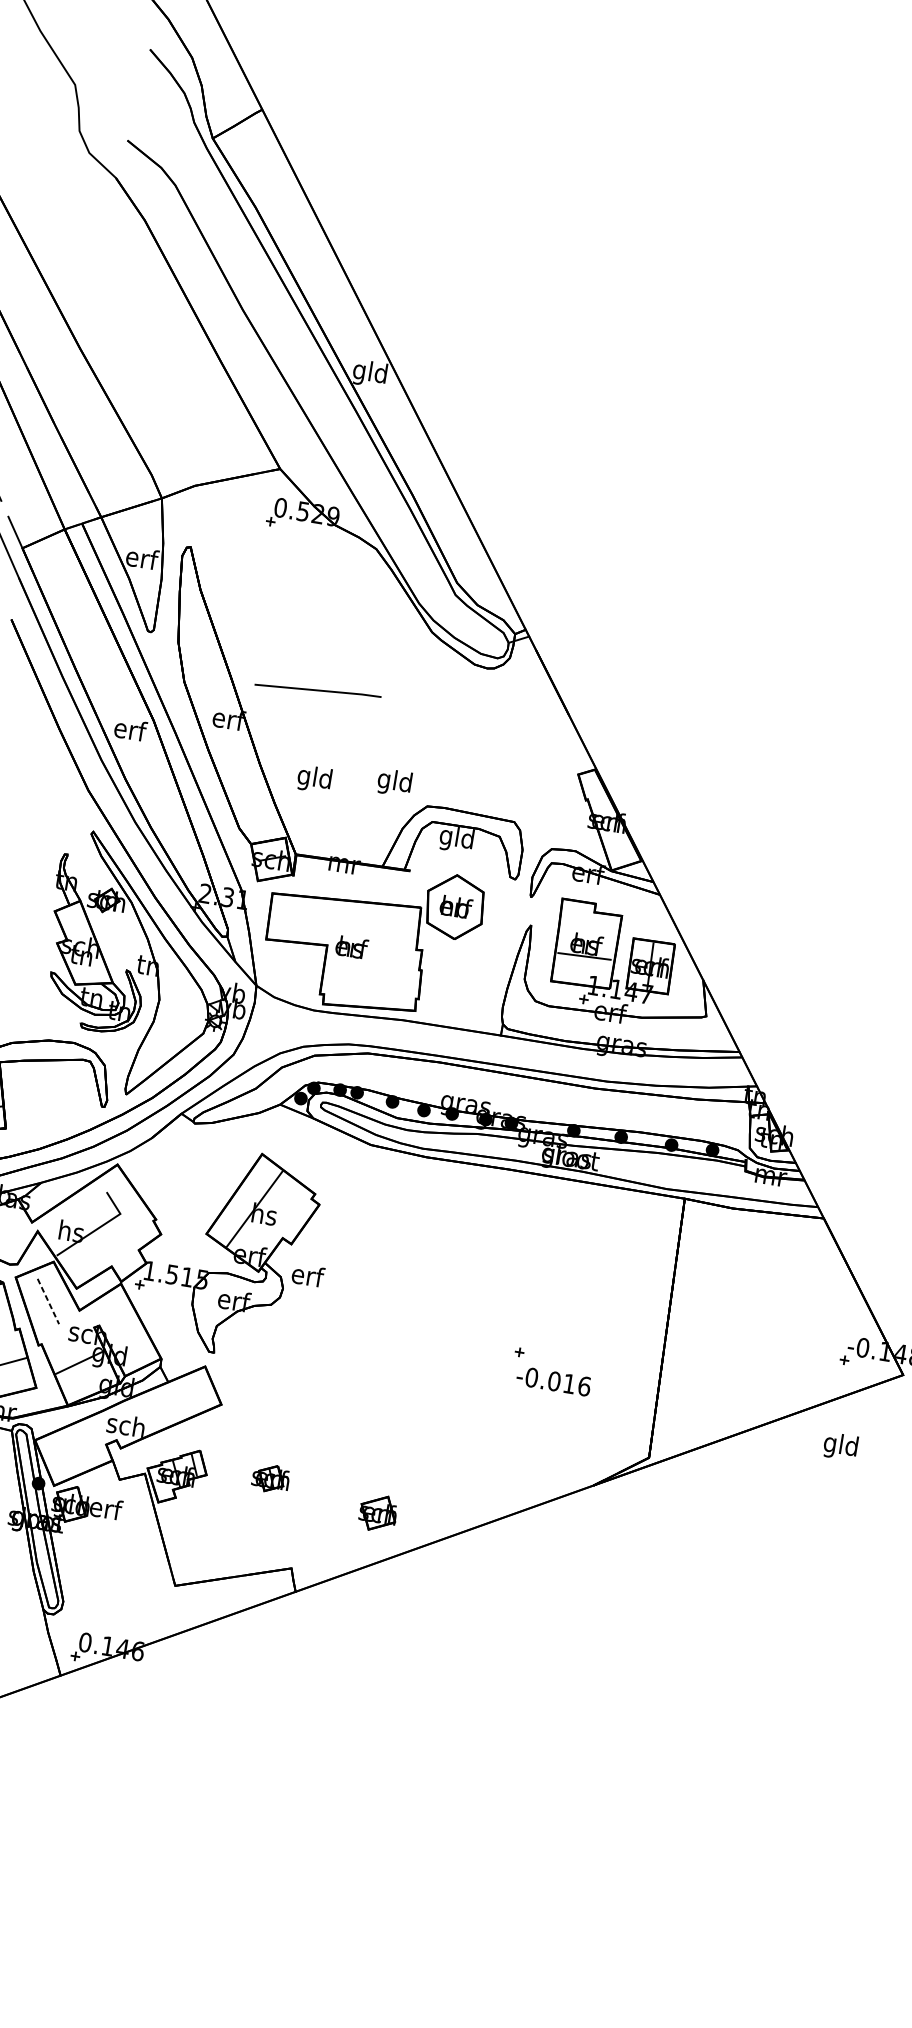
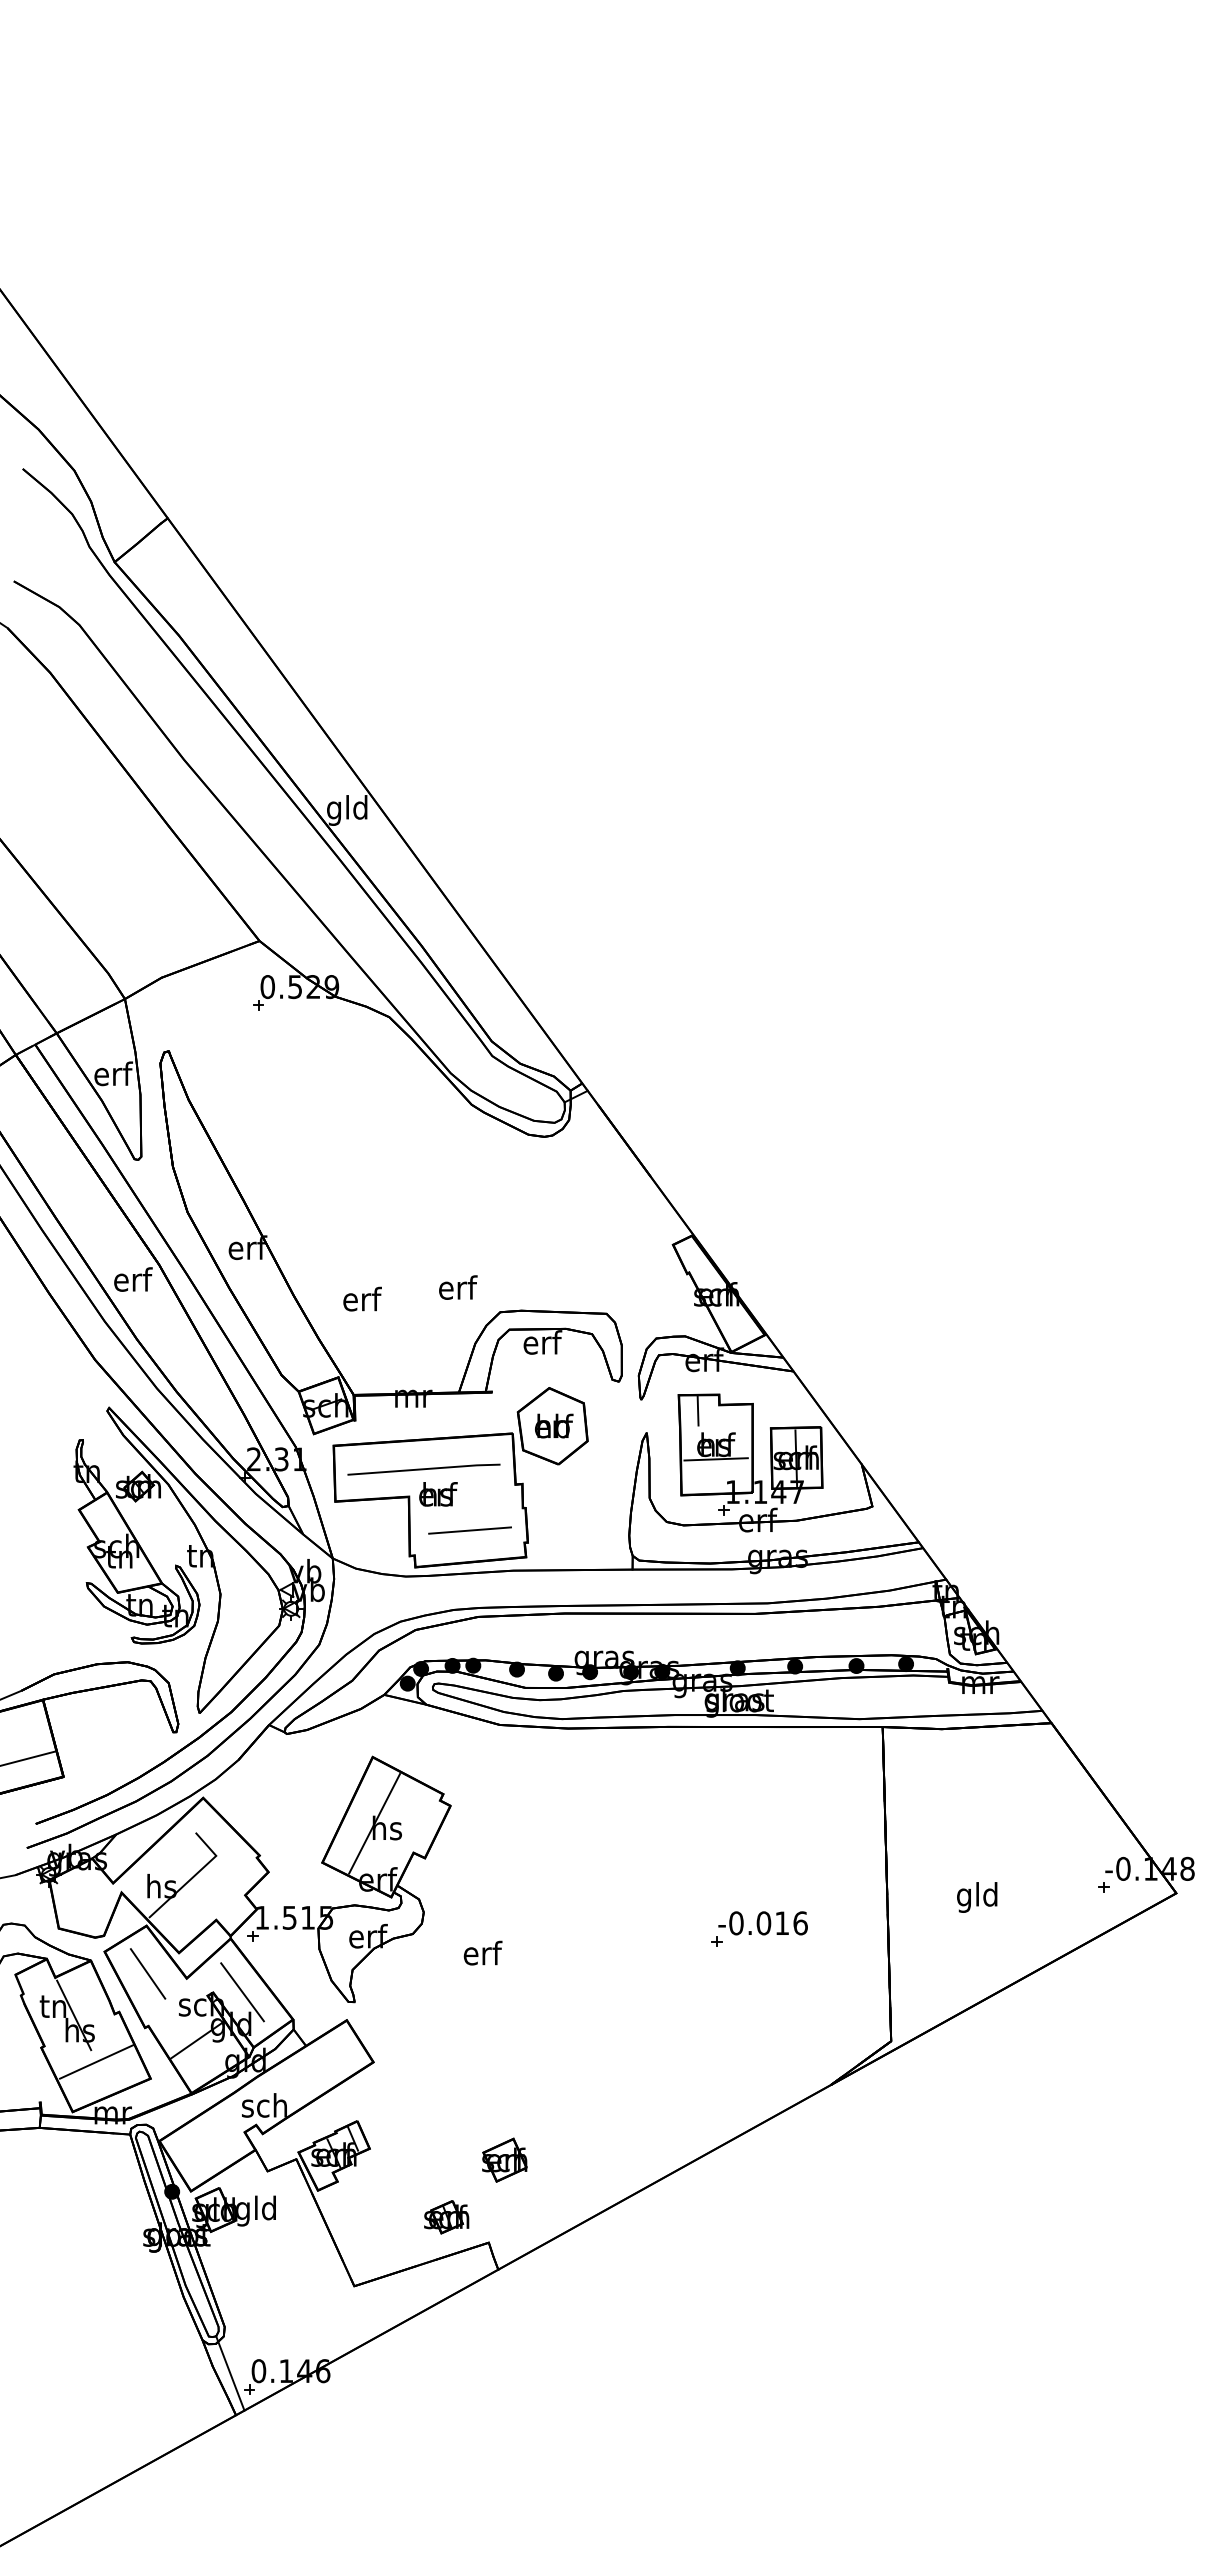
line: (317, 690) -> (423, 1469), moved
text: (314, 778) -> (360, 1301), gld -> erf
text: (394, 782) -> (456, 1290), gld -> erf
text: (456, 839) -> (541, 1345), gld -> erf
line: (575, 913) -> (697, 1410), added
line: (373, 981) -> (470, 1530), added
text: (307, 1274) -> (482, 1952), moved
line: (48, 1302) -> (148, 1974), dashed -> solid
line: (123, 1329) -> (242, 1992), added
text: (553, 1381) -> (762, 1923), moved
text: (840, 1446) -> (977, 1897), moved
part: (270, 1478) -> (446, 2217), moved
text: (105, 1510) -> (256, 2210), erf -> gld
part: (378, 1512) -> (504, 2159), moved
line: (61, 1640) -> (230, 2373), added

